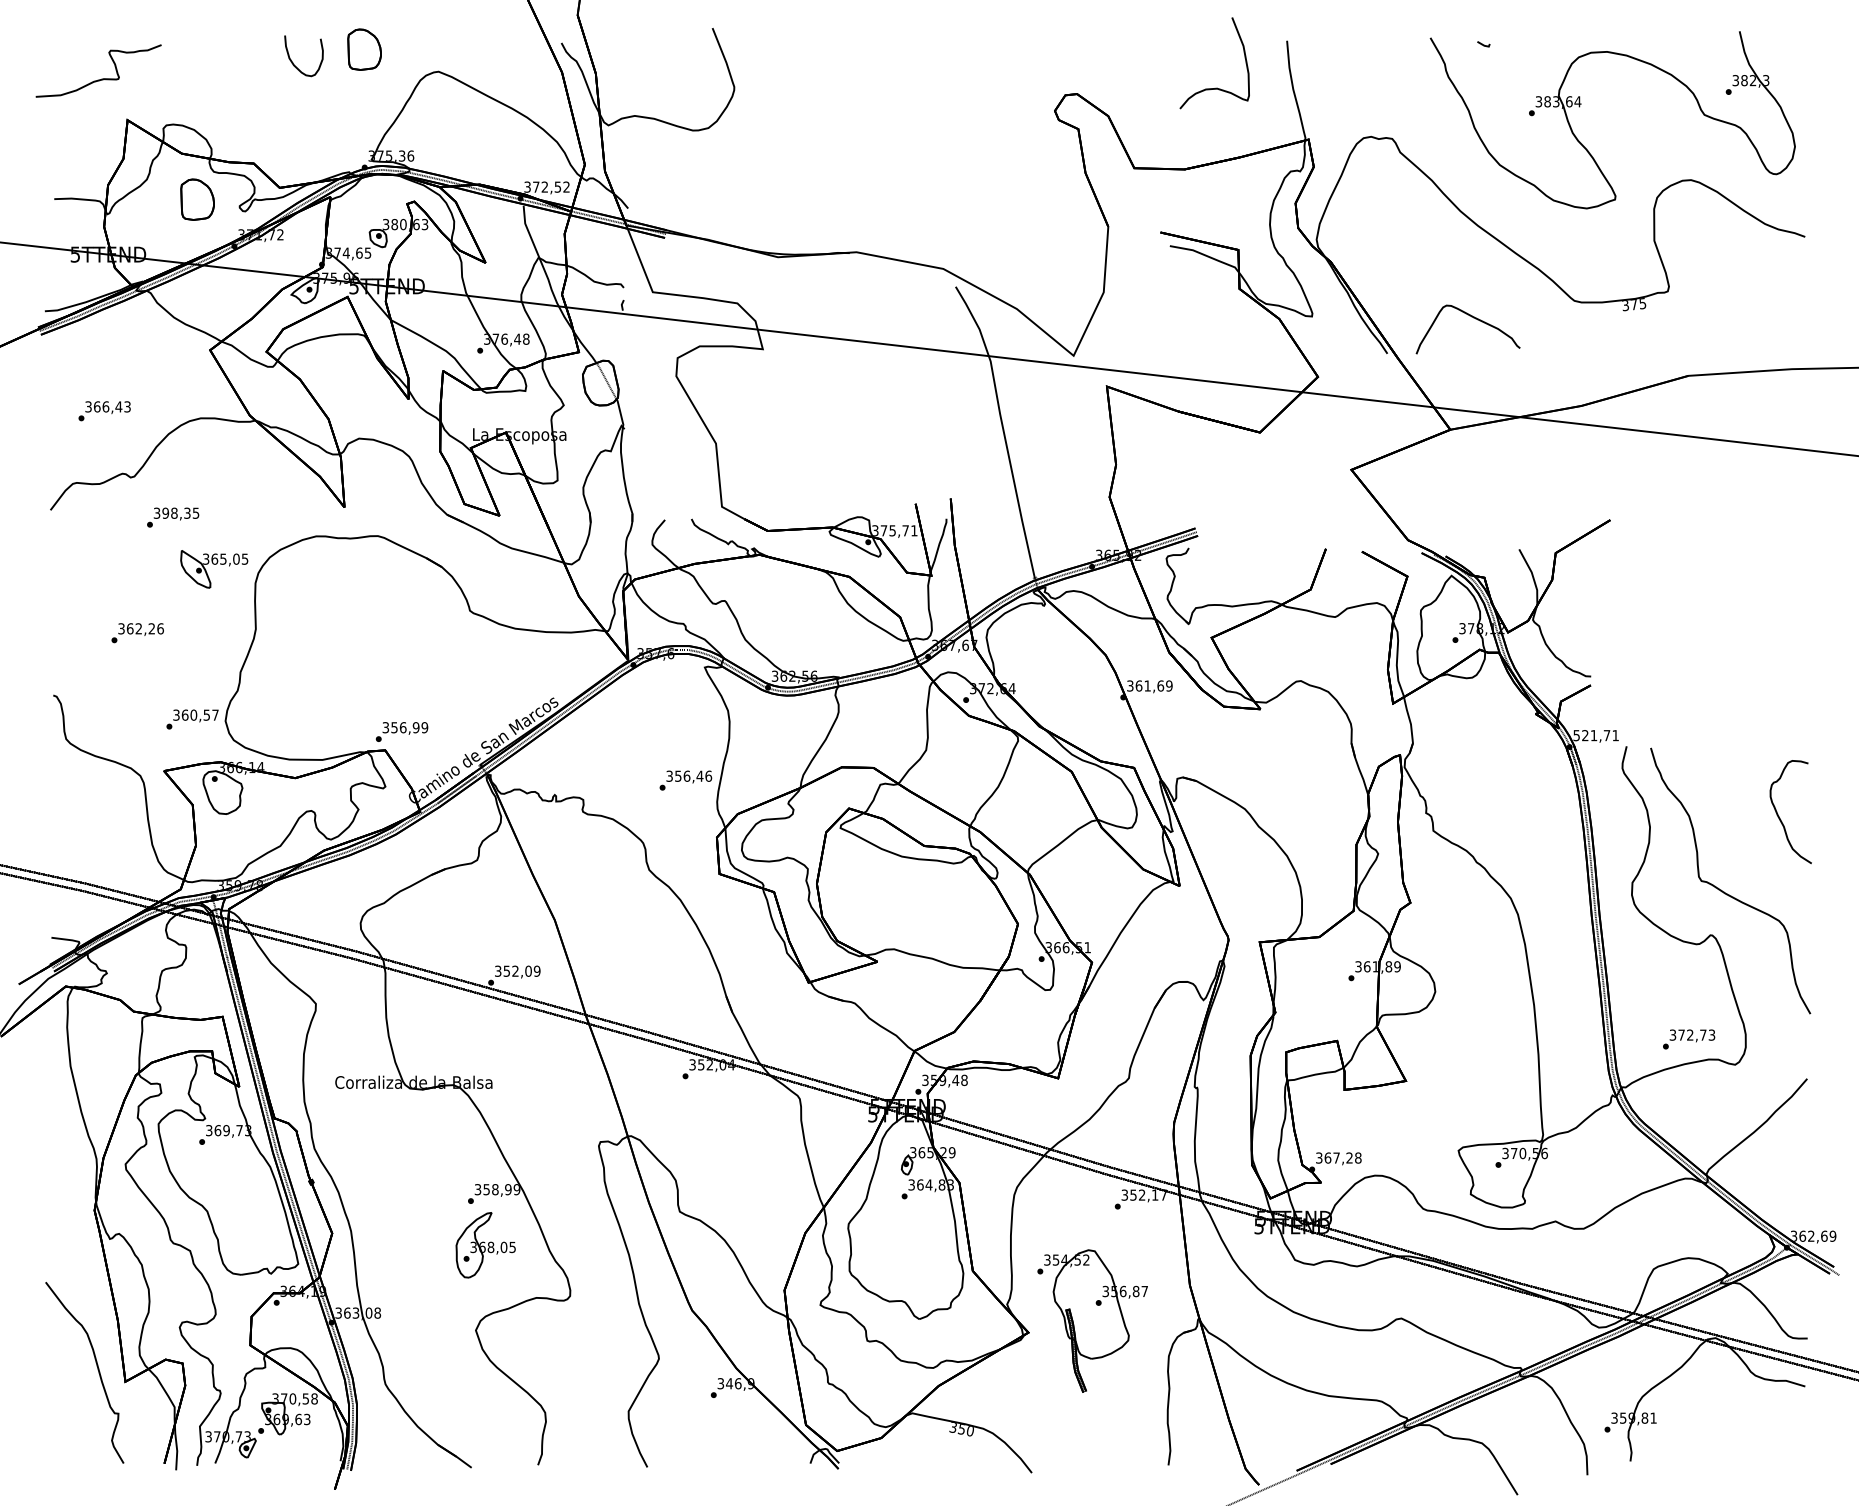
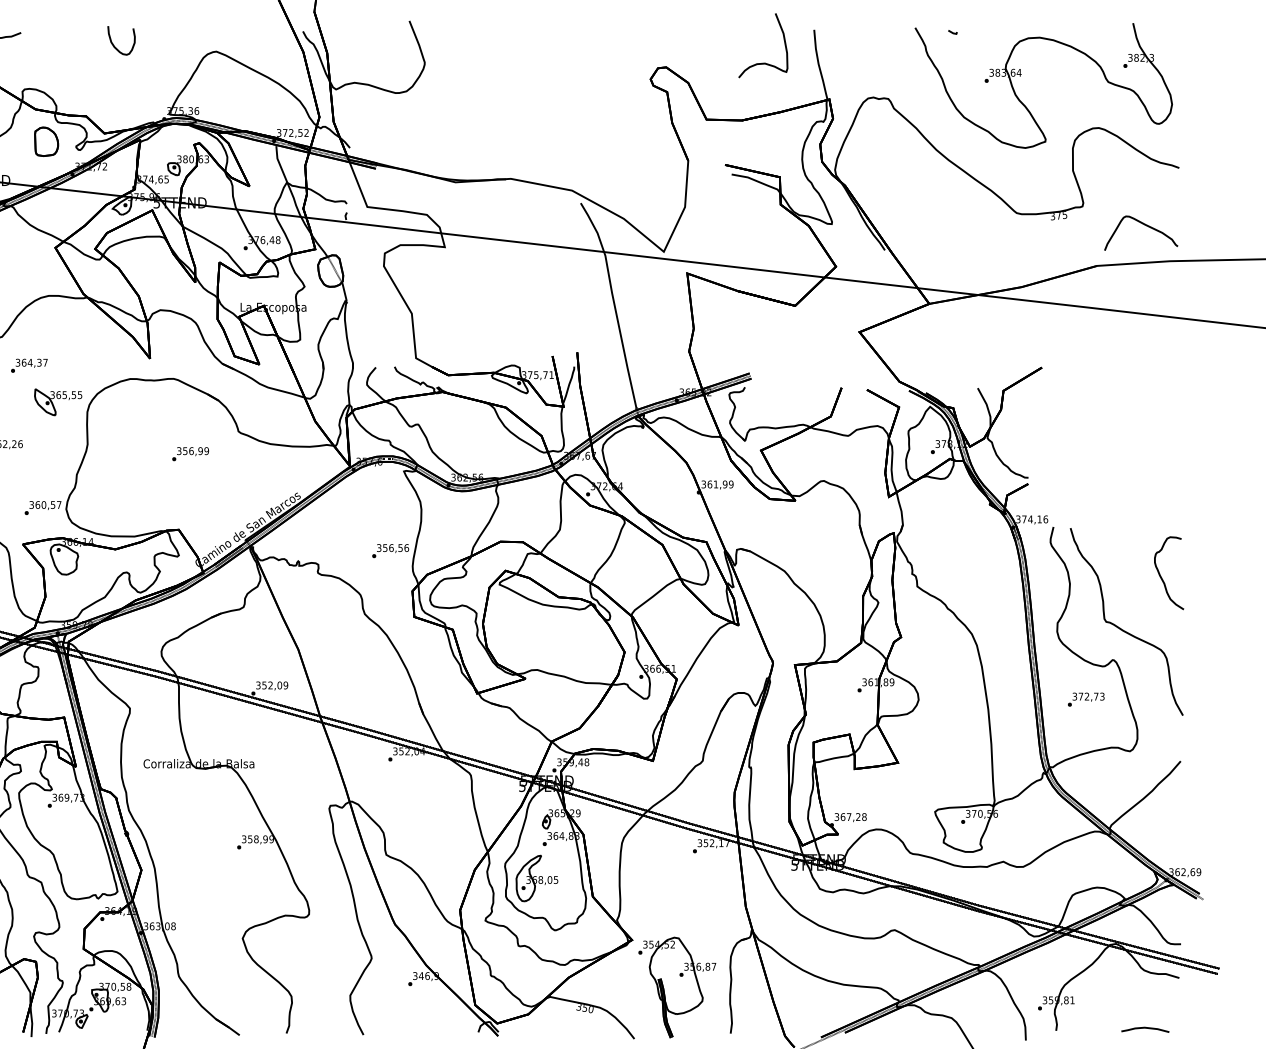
part: (364, 49) -> (164, 35), removed
part: (1473, 318) -> (1144, 225), moved
text: (180, 512) -> (34, 362), 398,35 -> 364,37
text: (236, 558) -> (74, 394), 365,05 -> 365,55
text: (1160, 685) -> (725, 484), 361,69 -> 361,99
text: (401, 731) -> (190, 453), moved
text: (1596, 735) -> (1032, 519), 521,71 -> 374,16
text: (699, 775) -> (400, 547), 356,46 -> 356,56
text: (1689, 1039) -> (1086, 699), moved
part: (485, 1245) -> (536, 878), moved
part: (1092, 1320) -> (677, 987), moved
curve: (1758, 1458) -> (1146, 1028), added

